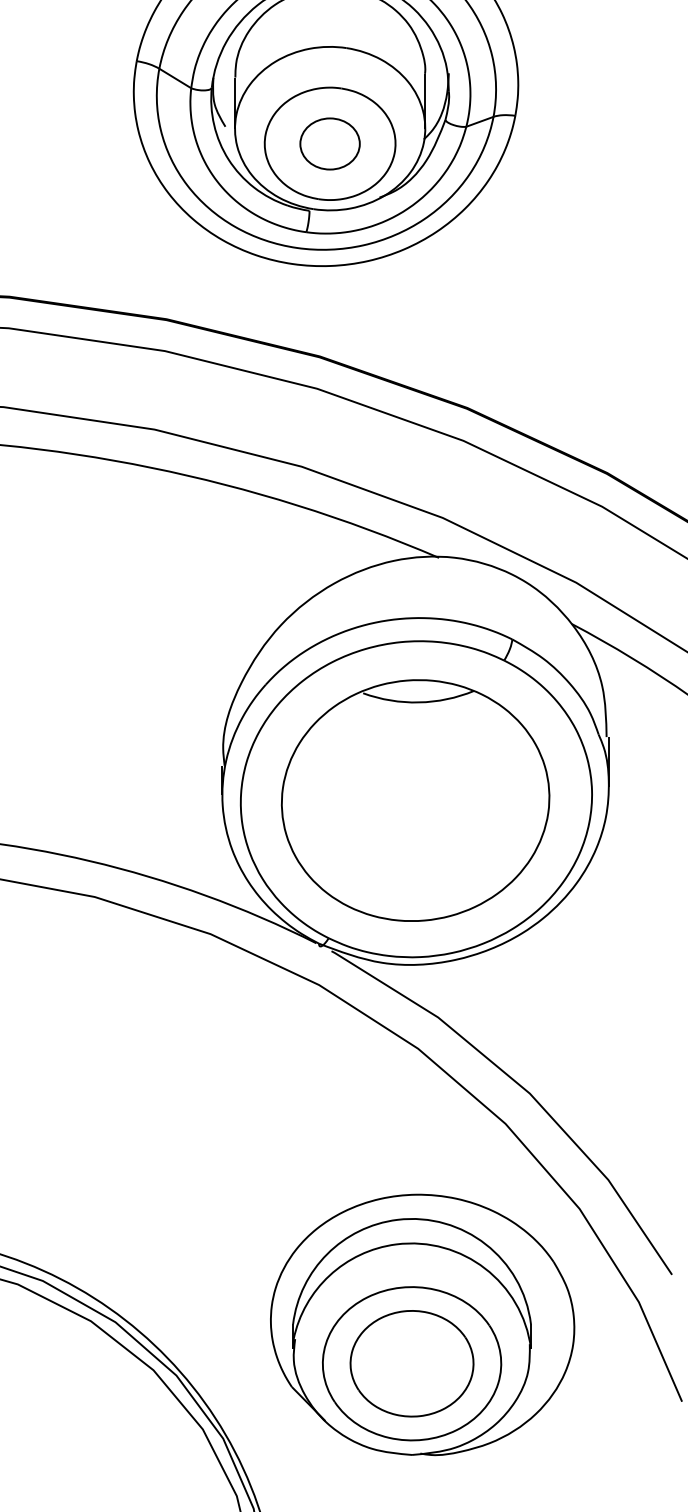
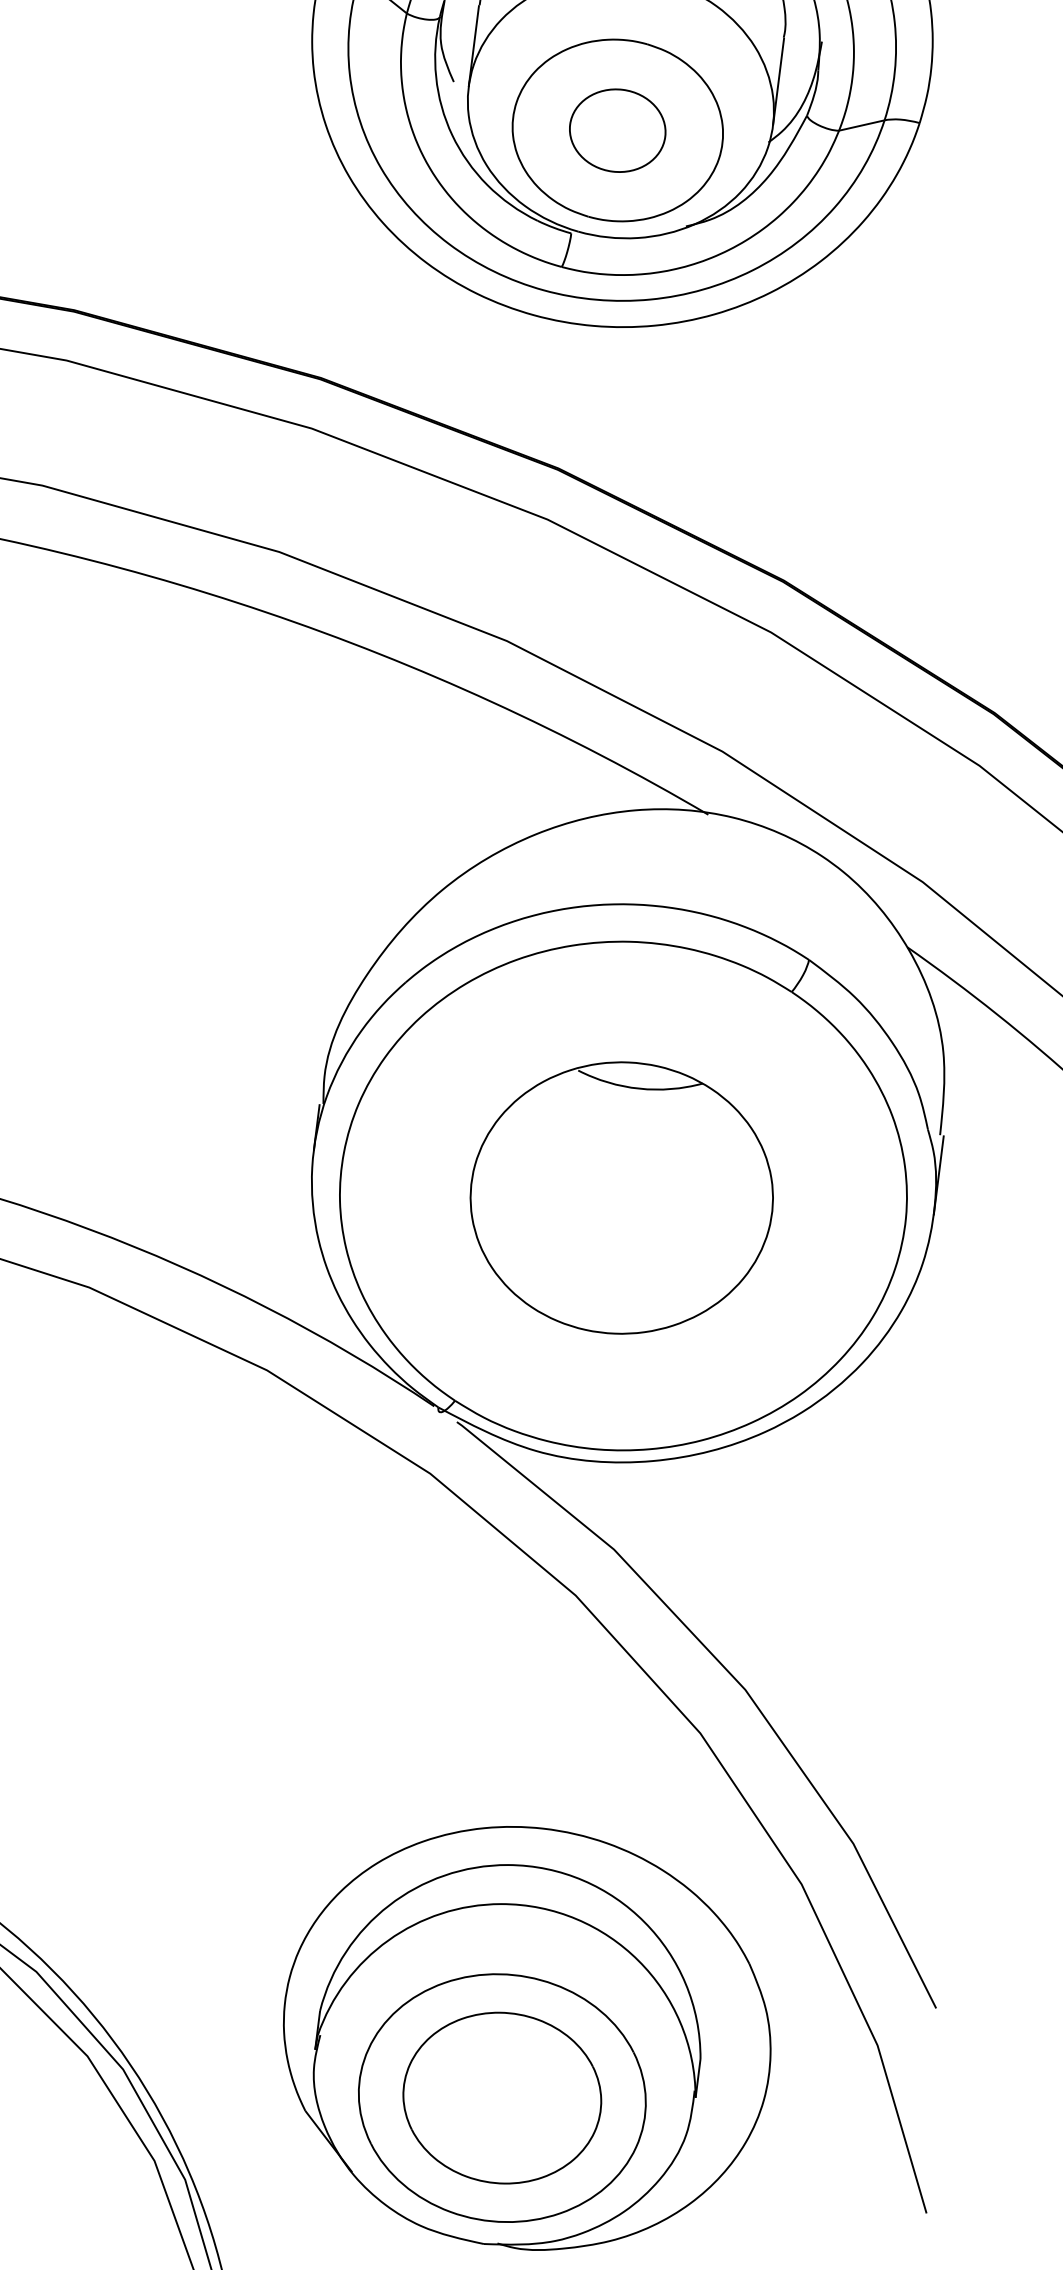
part: (415, 800) -> (621, 1197), size x0.7

